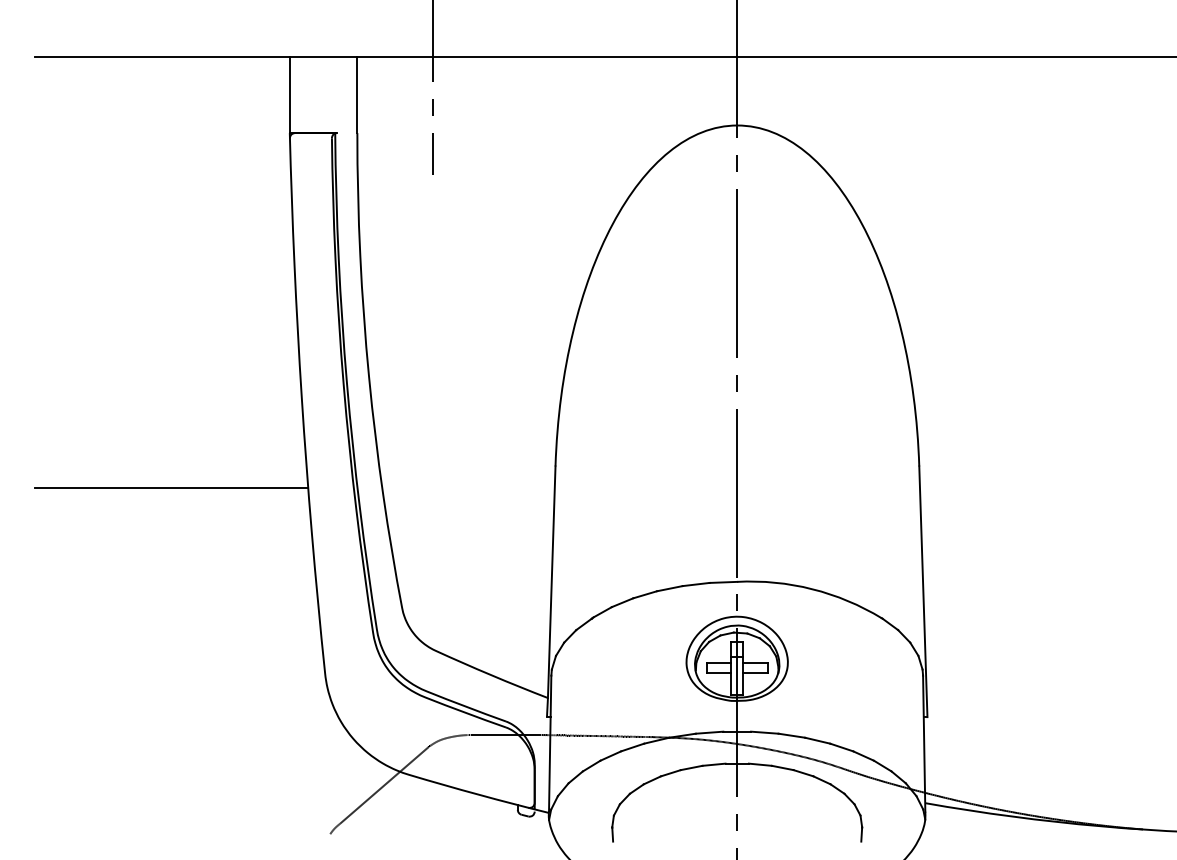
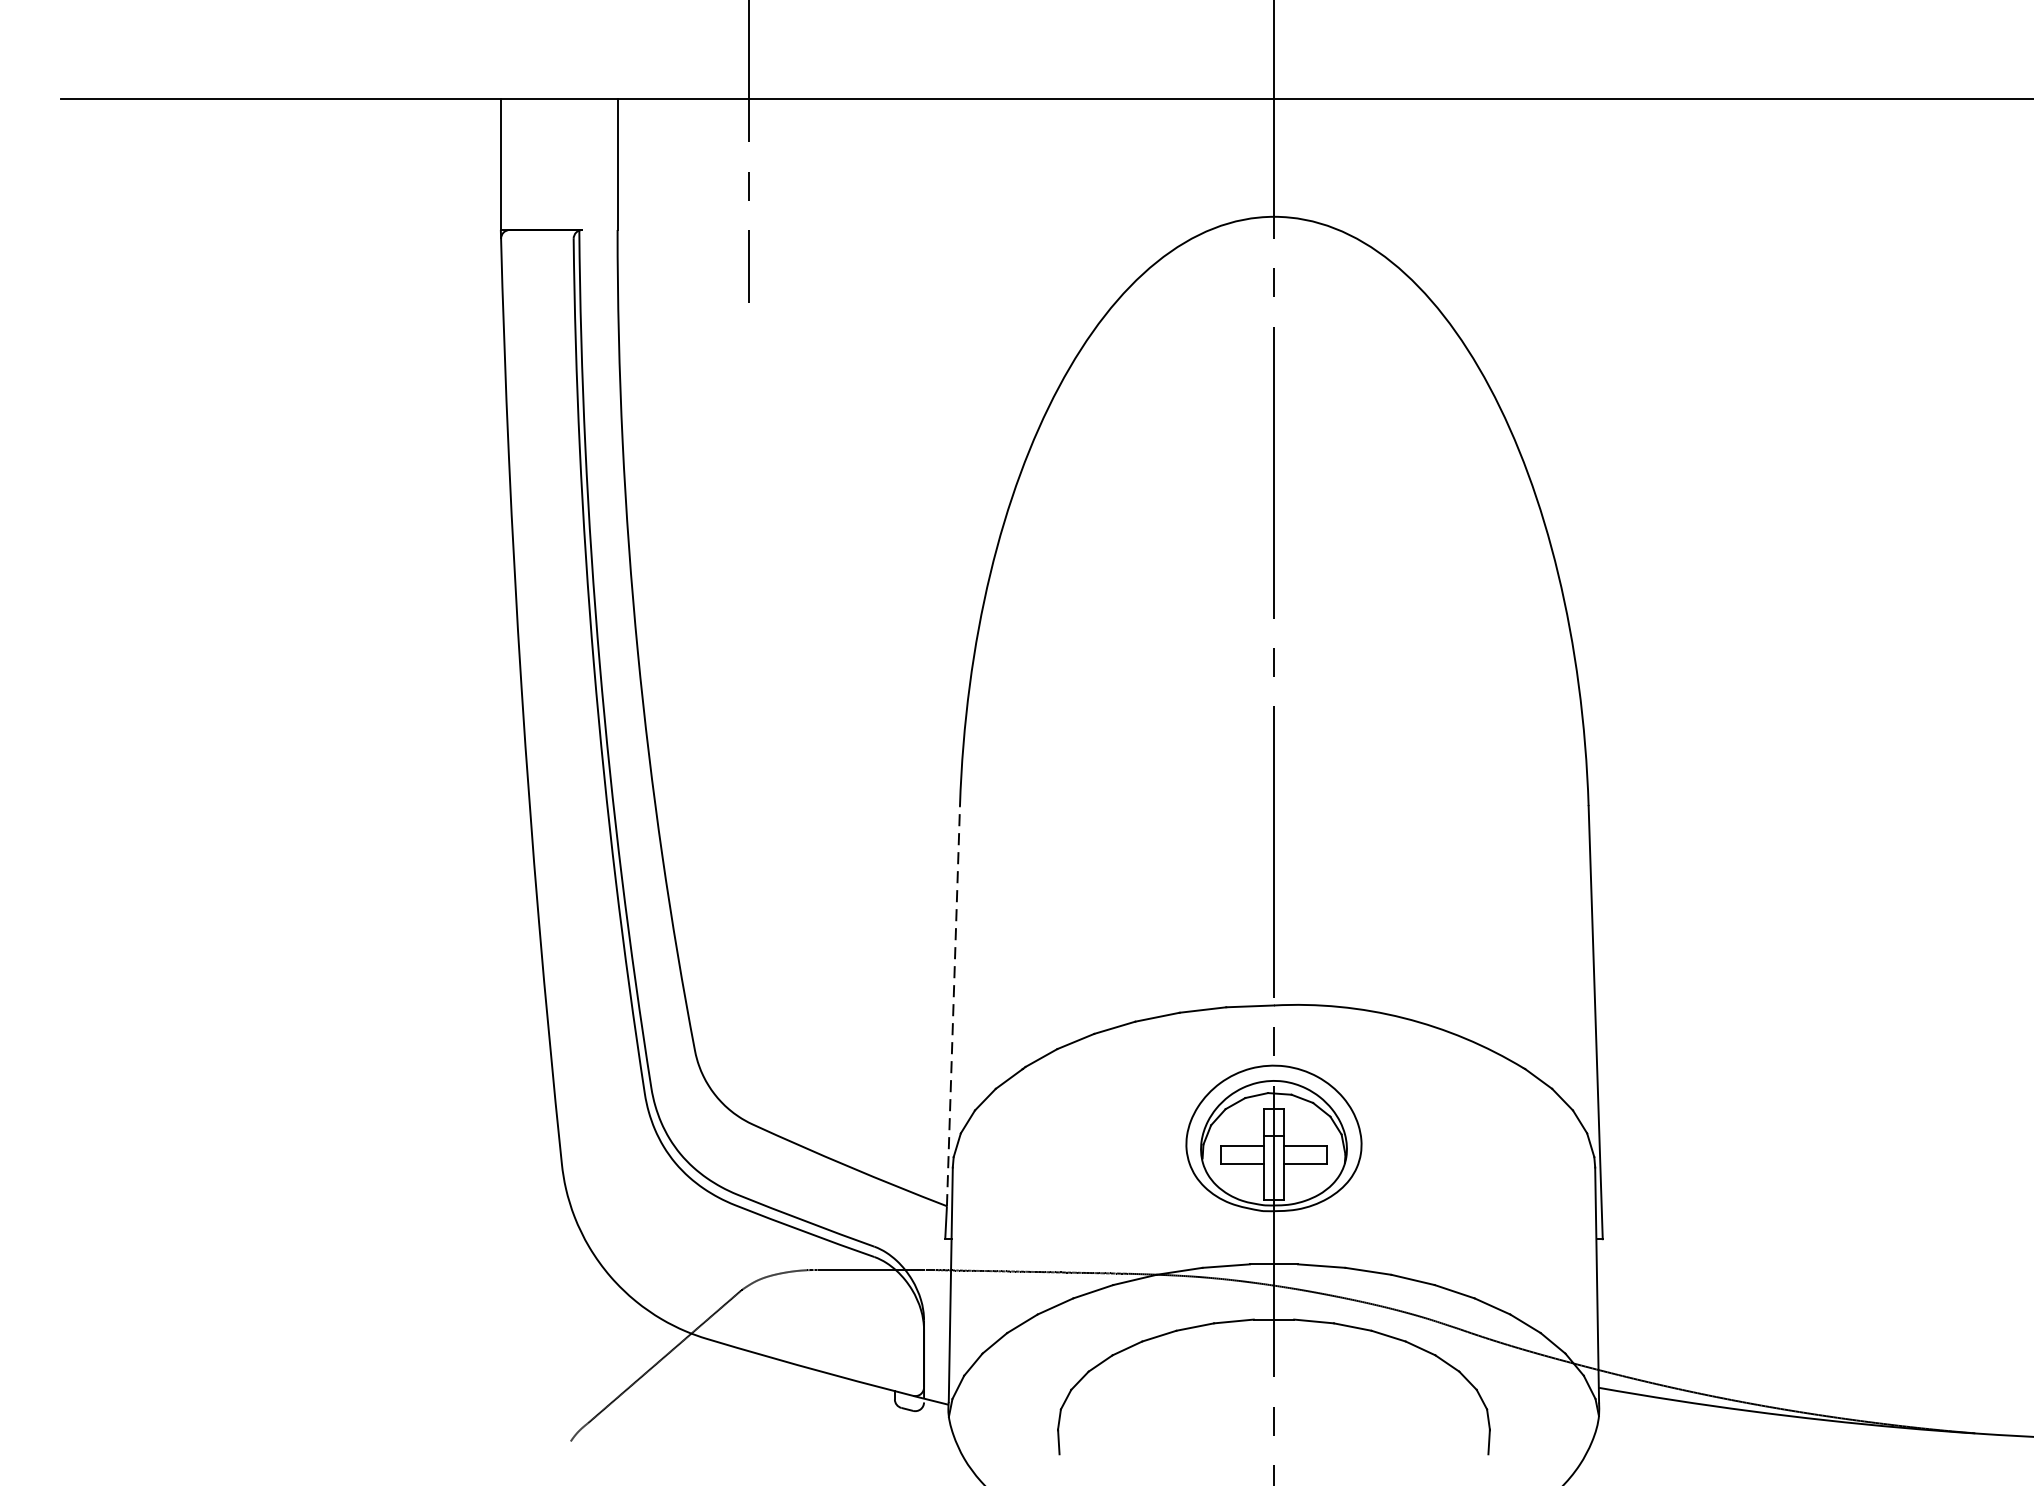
line: (171, 487) -> (296, 842), removed
line: (551, 582) -> (953, 1006), solid -> dashed

